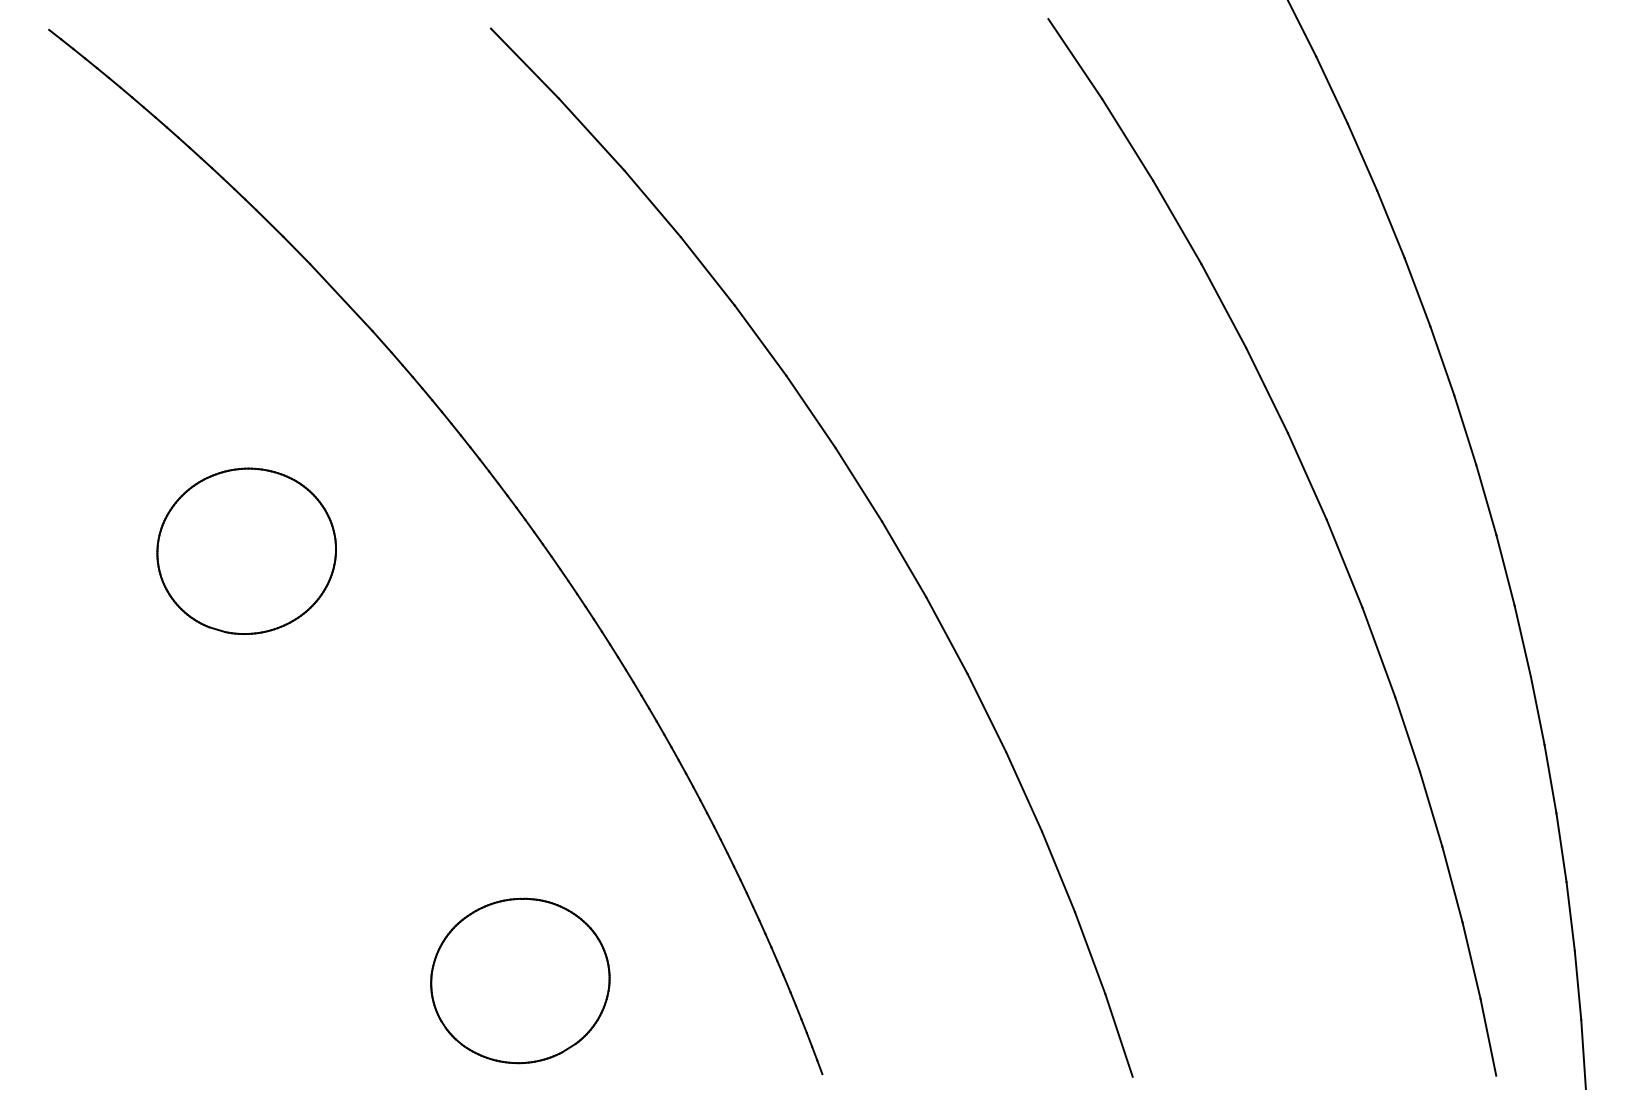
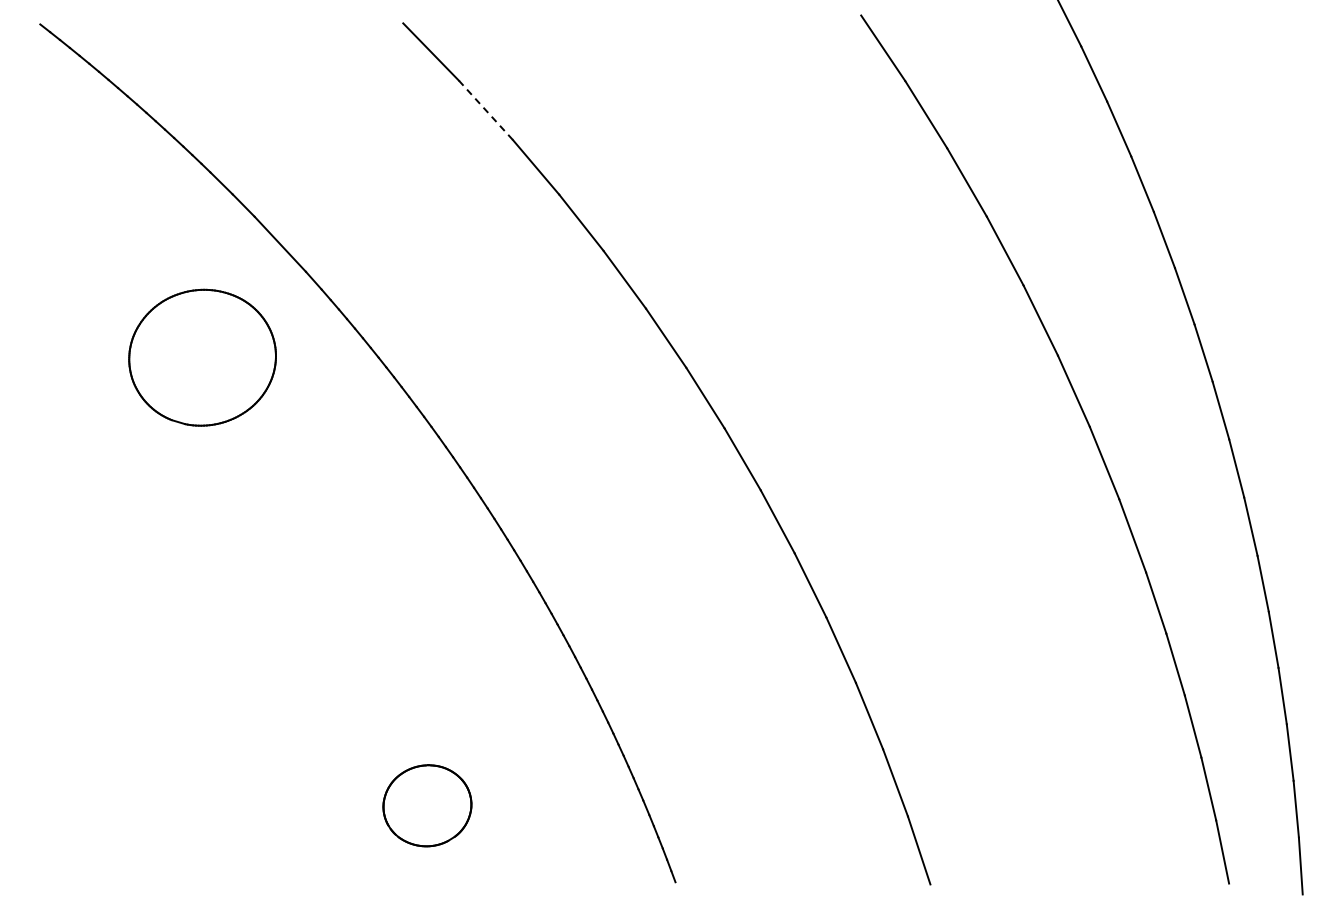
line: (591, 134) -> (485, 110), solid -> dashed
part: (246, 551) -> (202, 357), moved
part: (520, 980) -> (427, 805), size x0.6

